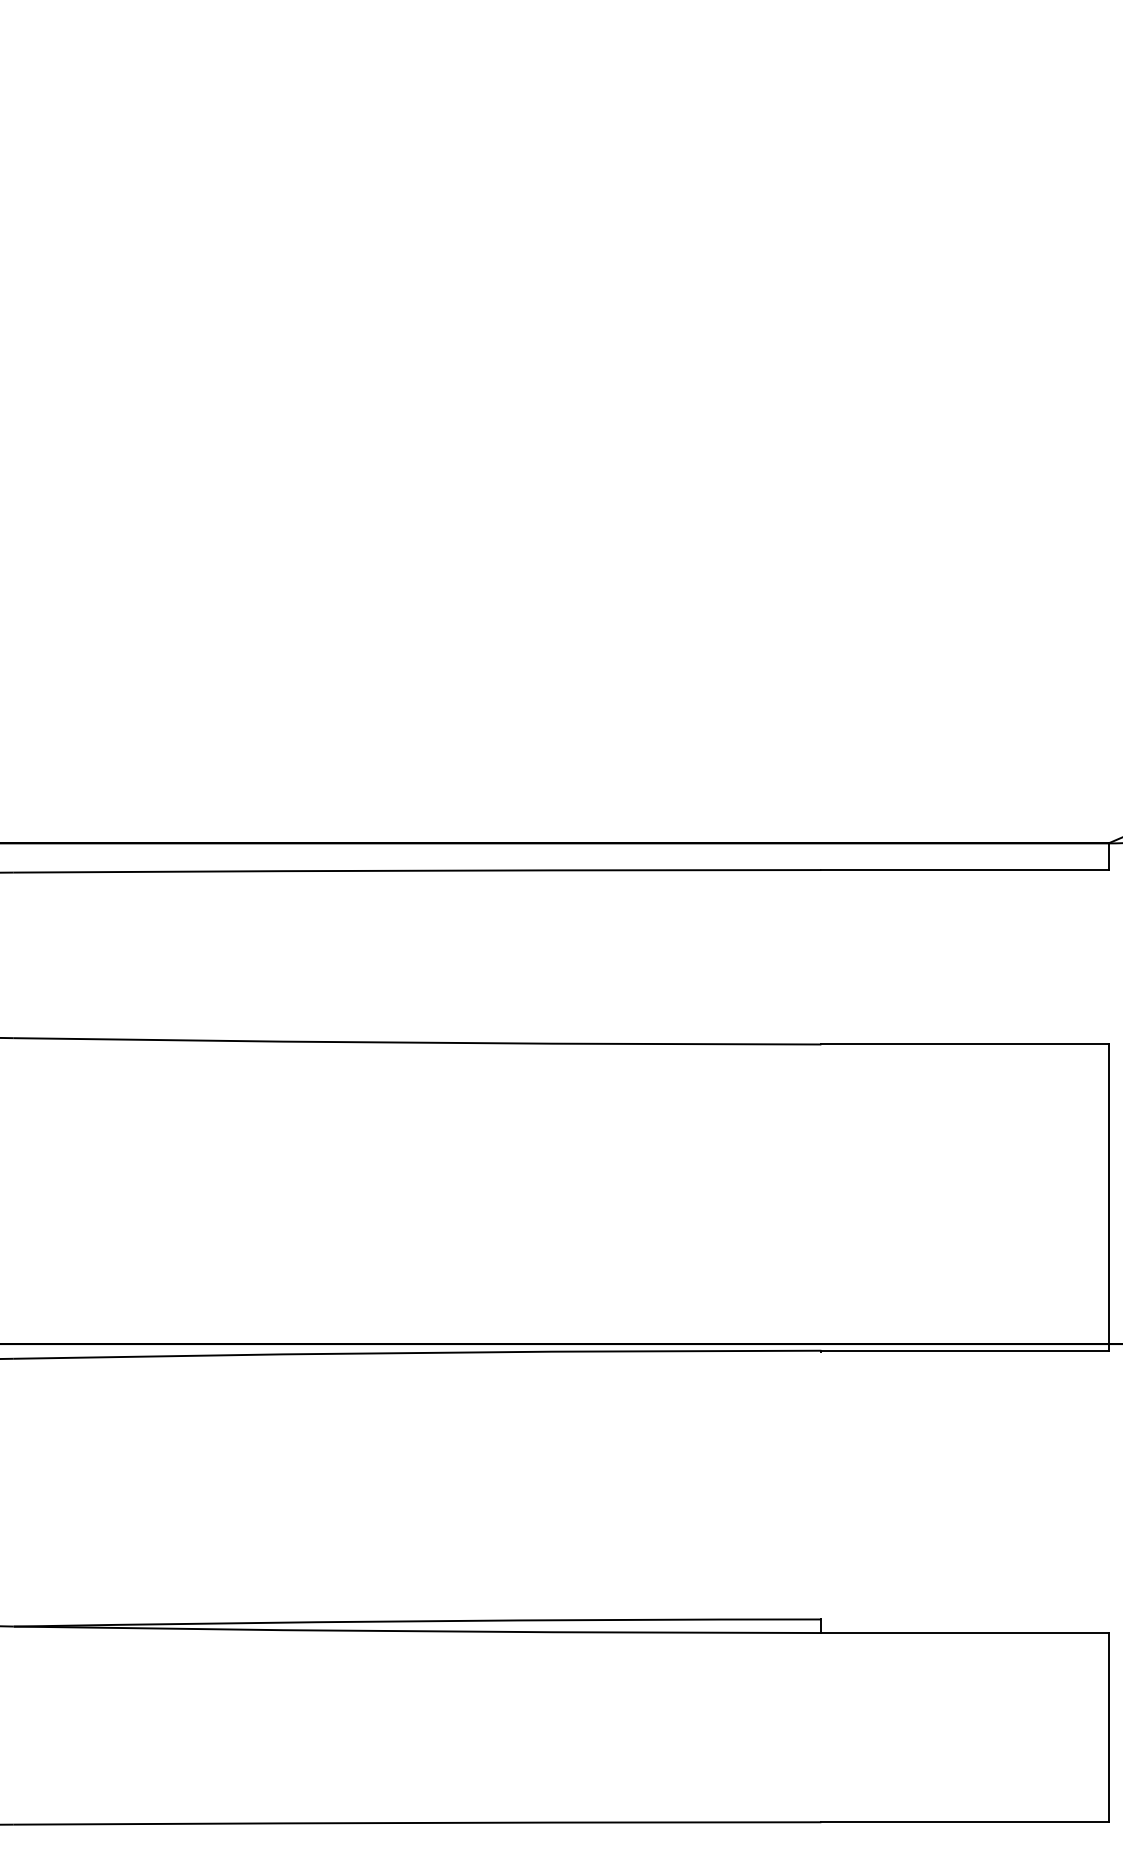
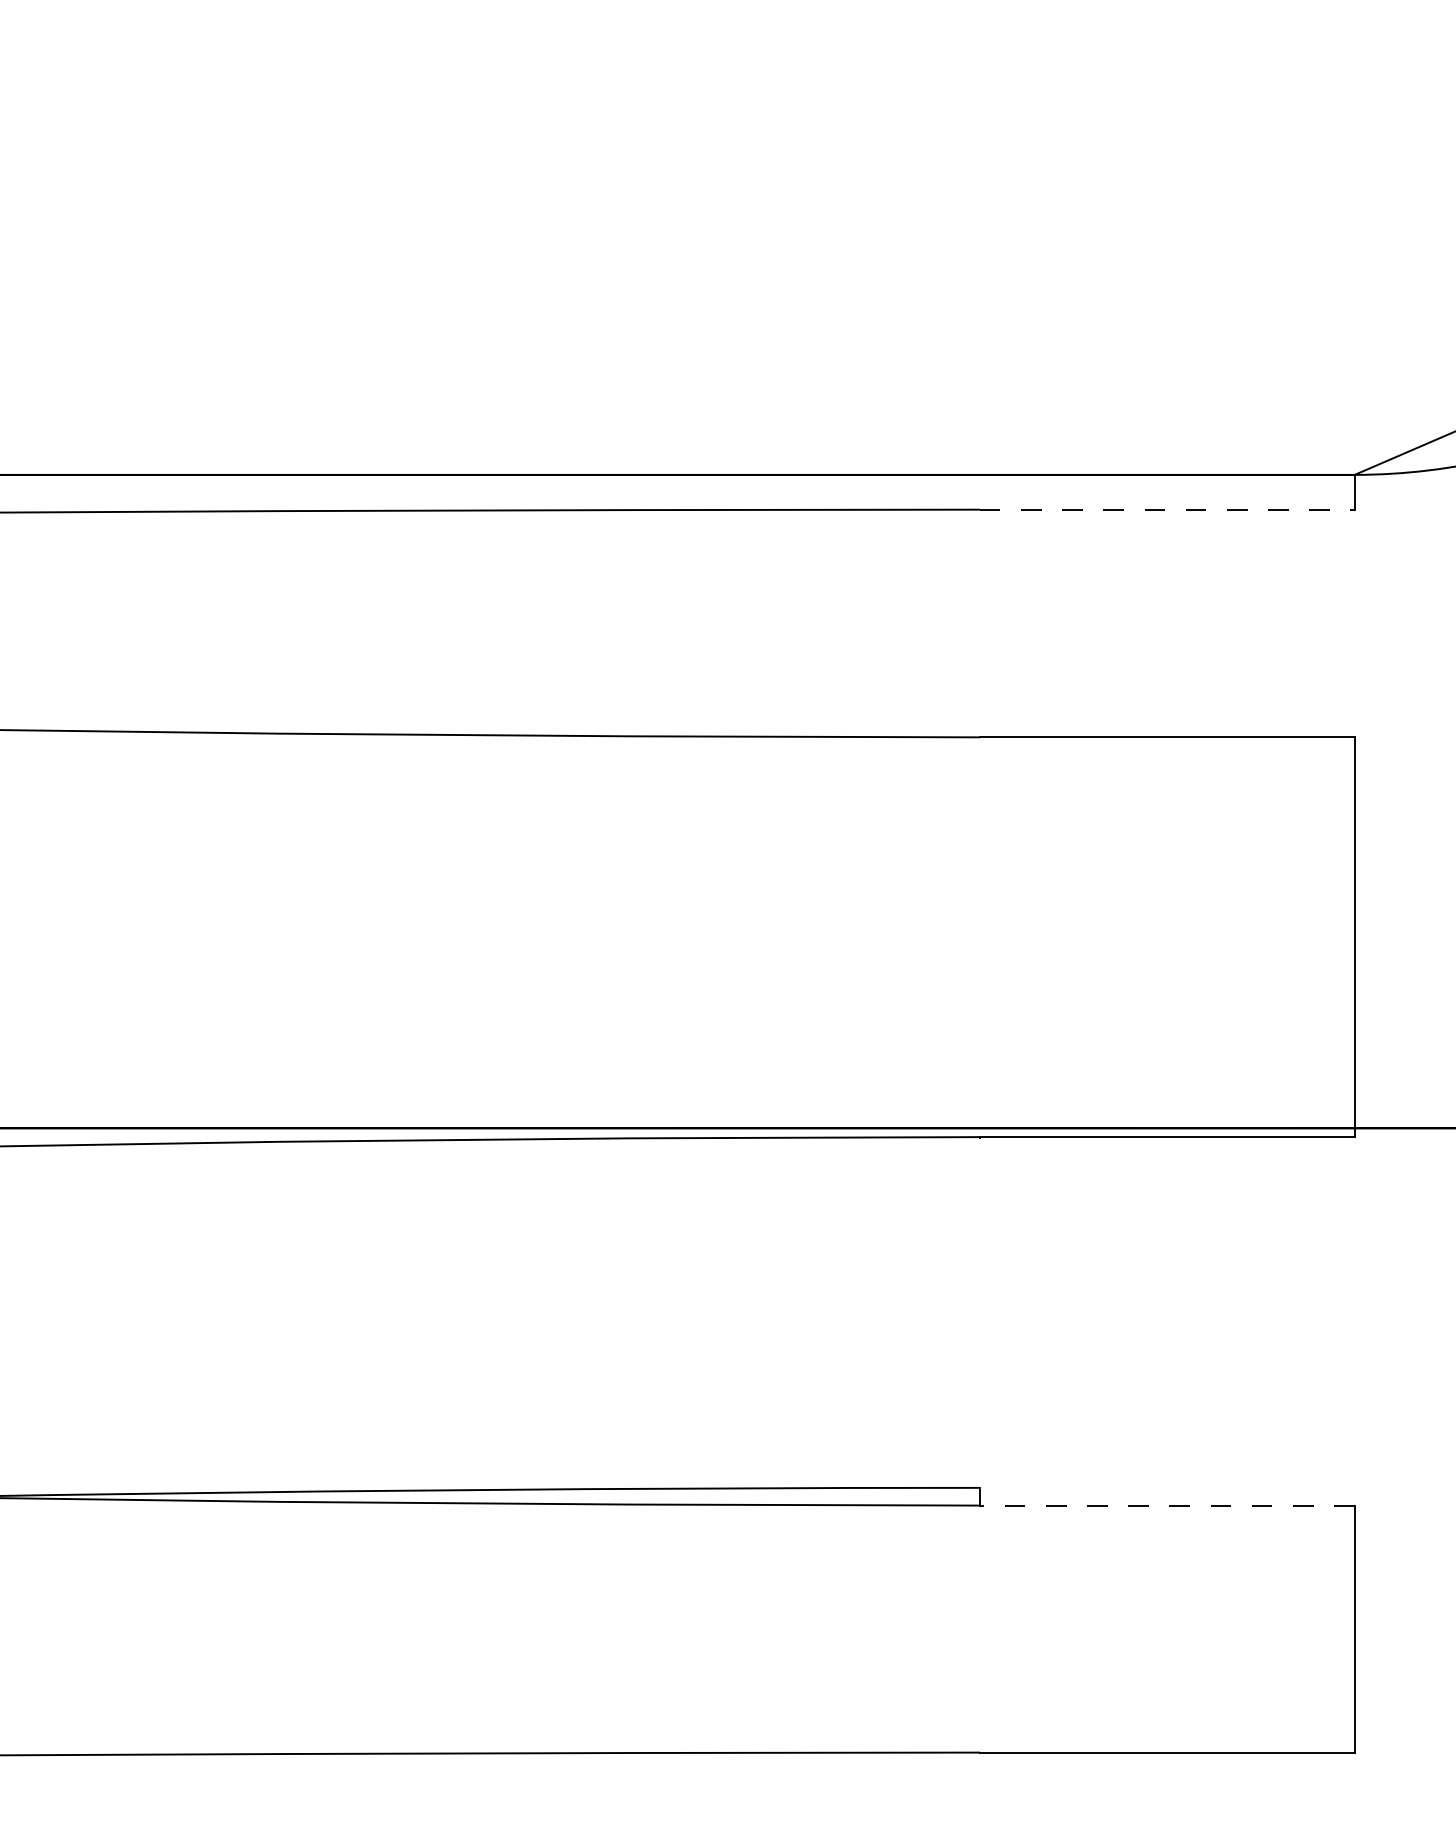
line: (964, 870) -> (1166, 510), solid -> dashed
line: (964, 1633) -> (1166, 1506), solid -> dashed

